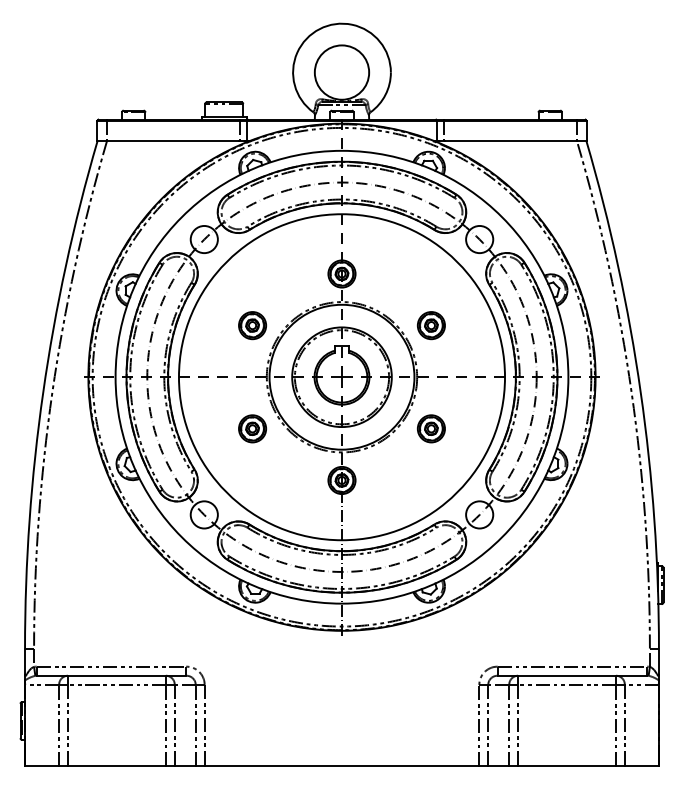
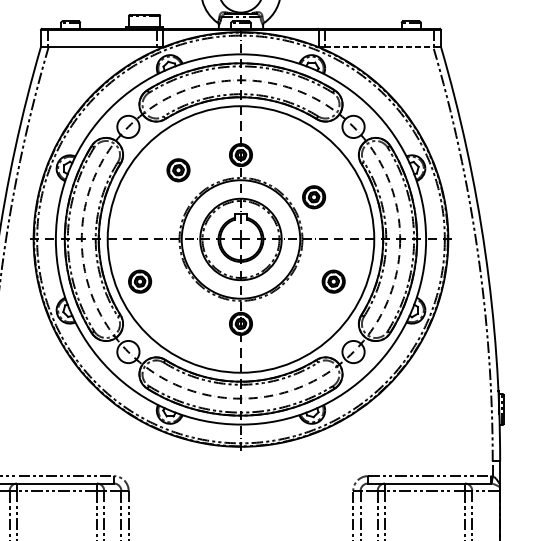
line: (511, 141) -> (379, 46), solid -> dashed
part: (252, 325) -> (178, 170), moved
part: (252, 428) -> (140, 281), moved
part: (431, 428) -> (333, 281), moved

